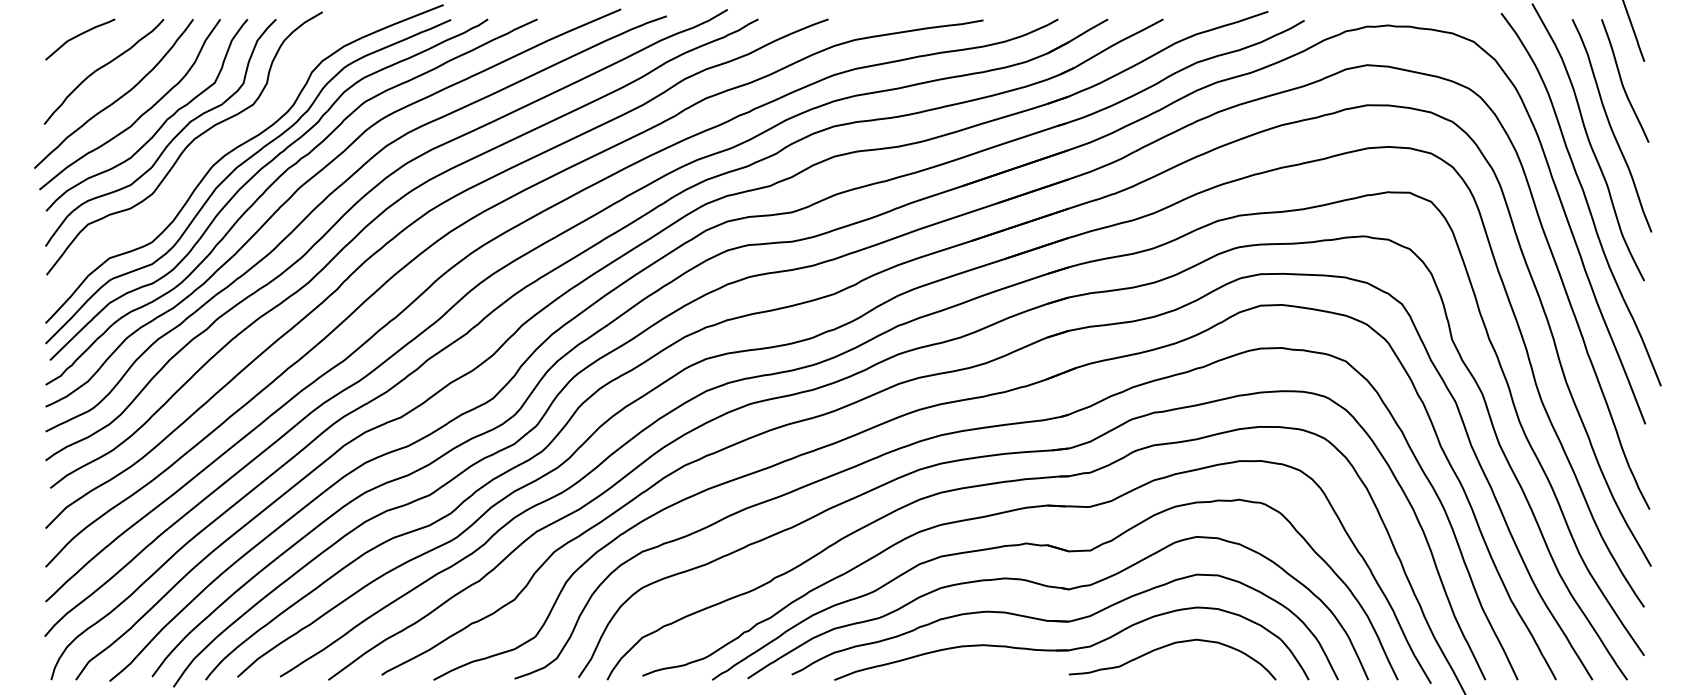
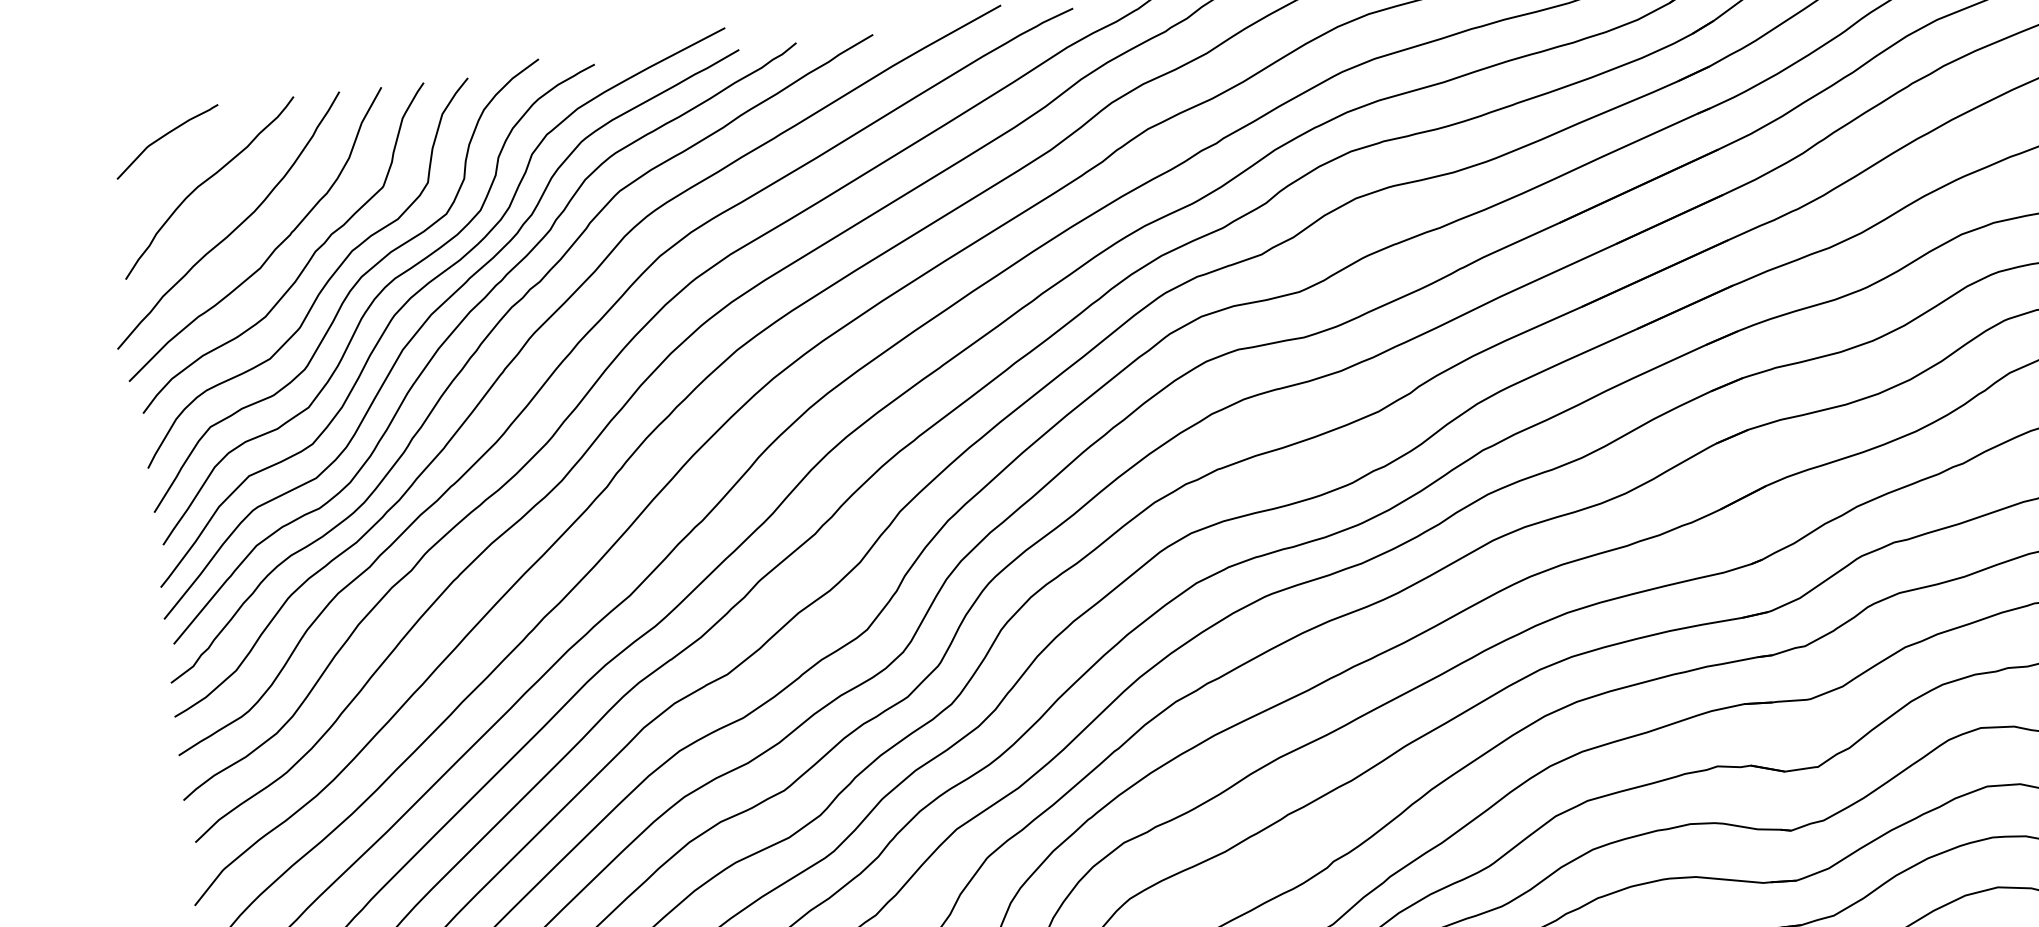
curve: (201, 155) -> (374, 301), added

